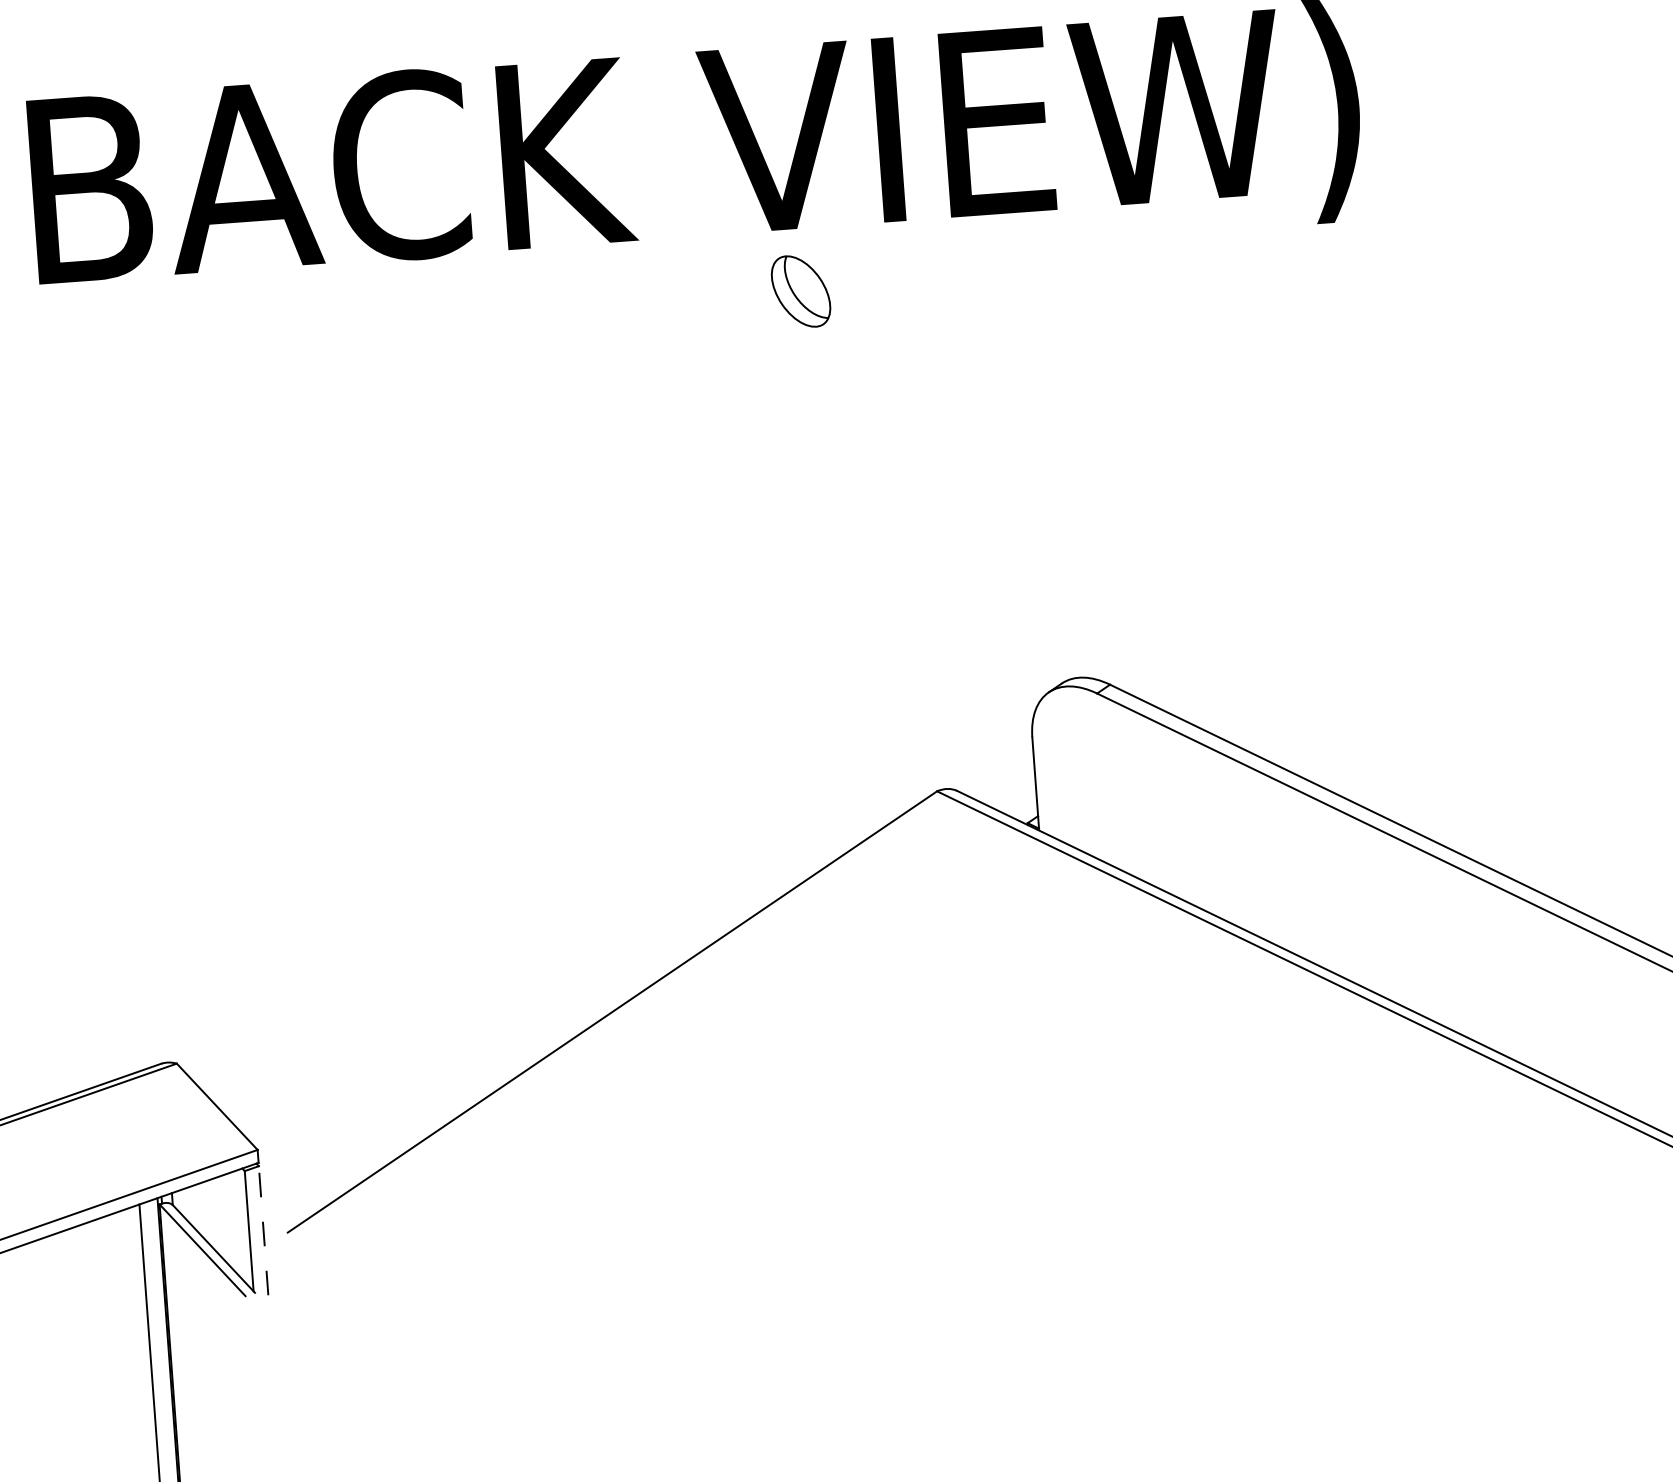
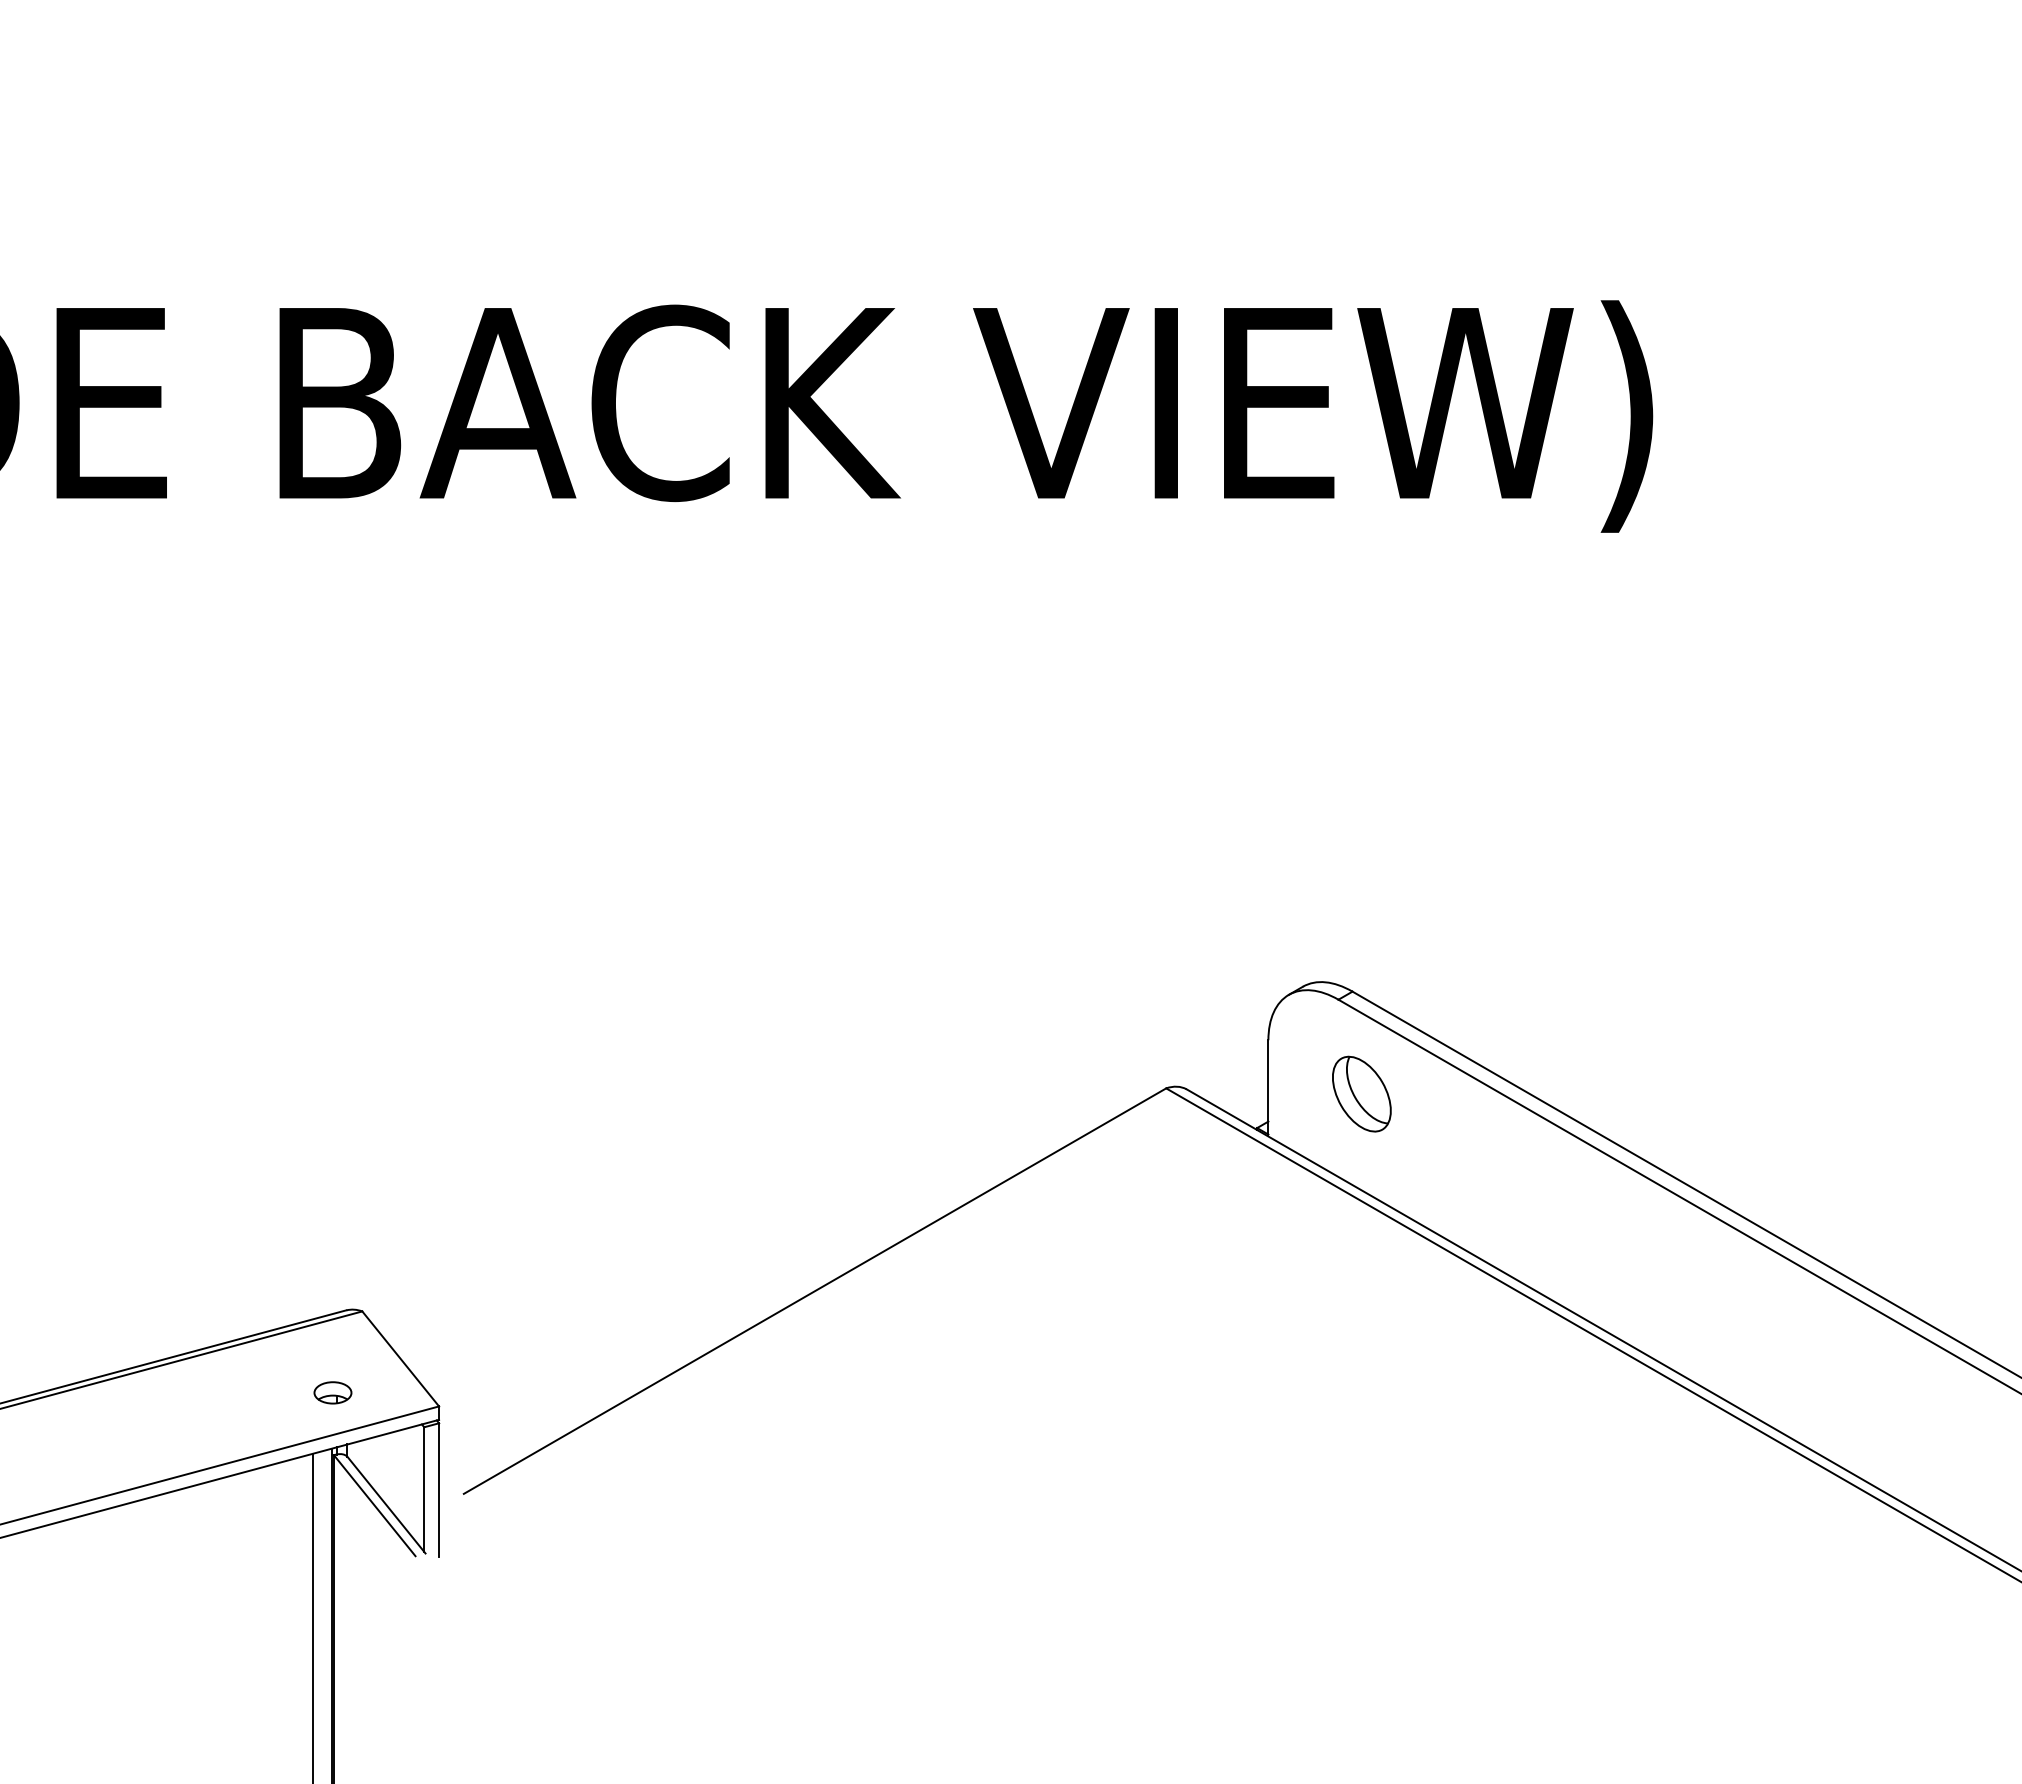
part: (800, 290) -> (1361, 1093), moved
part: (153, 1144) -> (332, 1392), added
line: (264, 1231) -> (439, 1490), dashed -> solid

